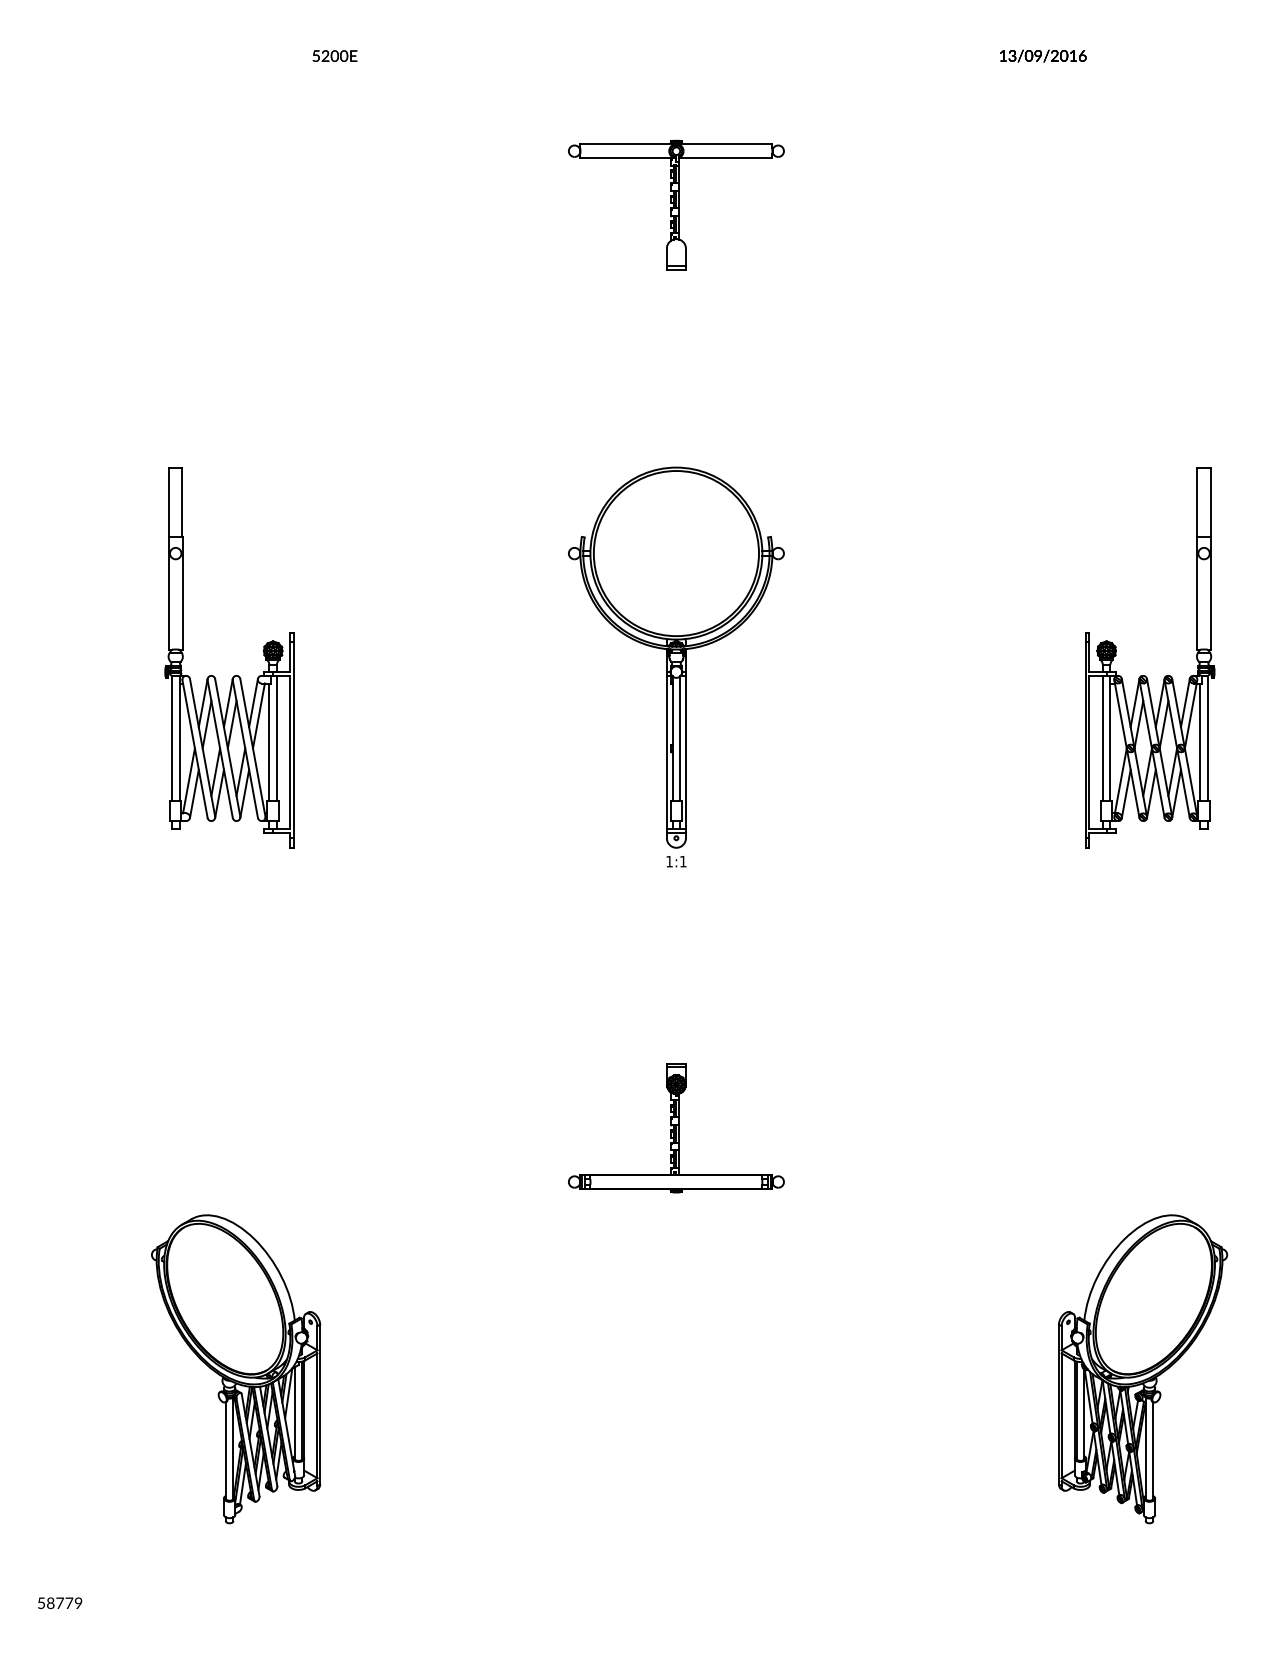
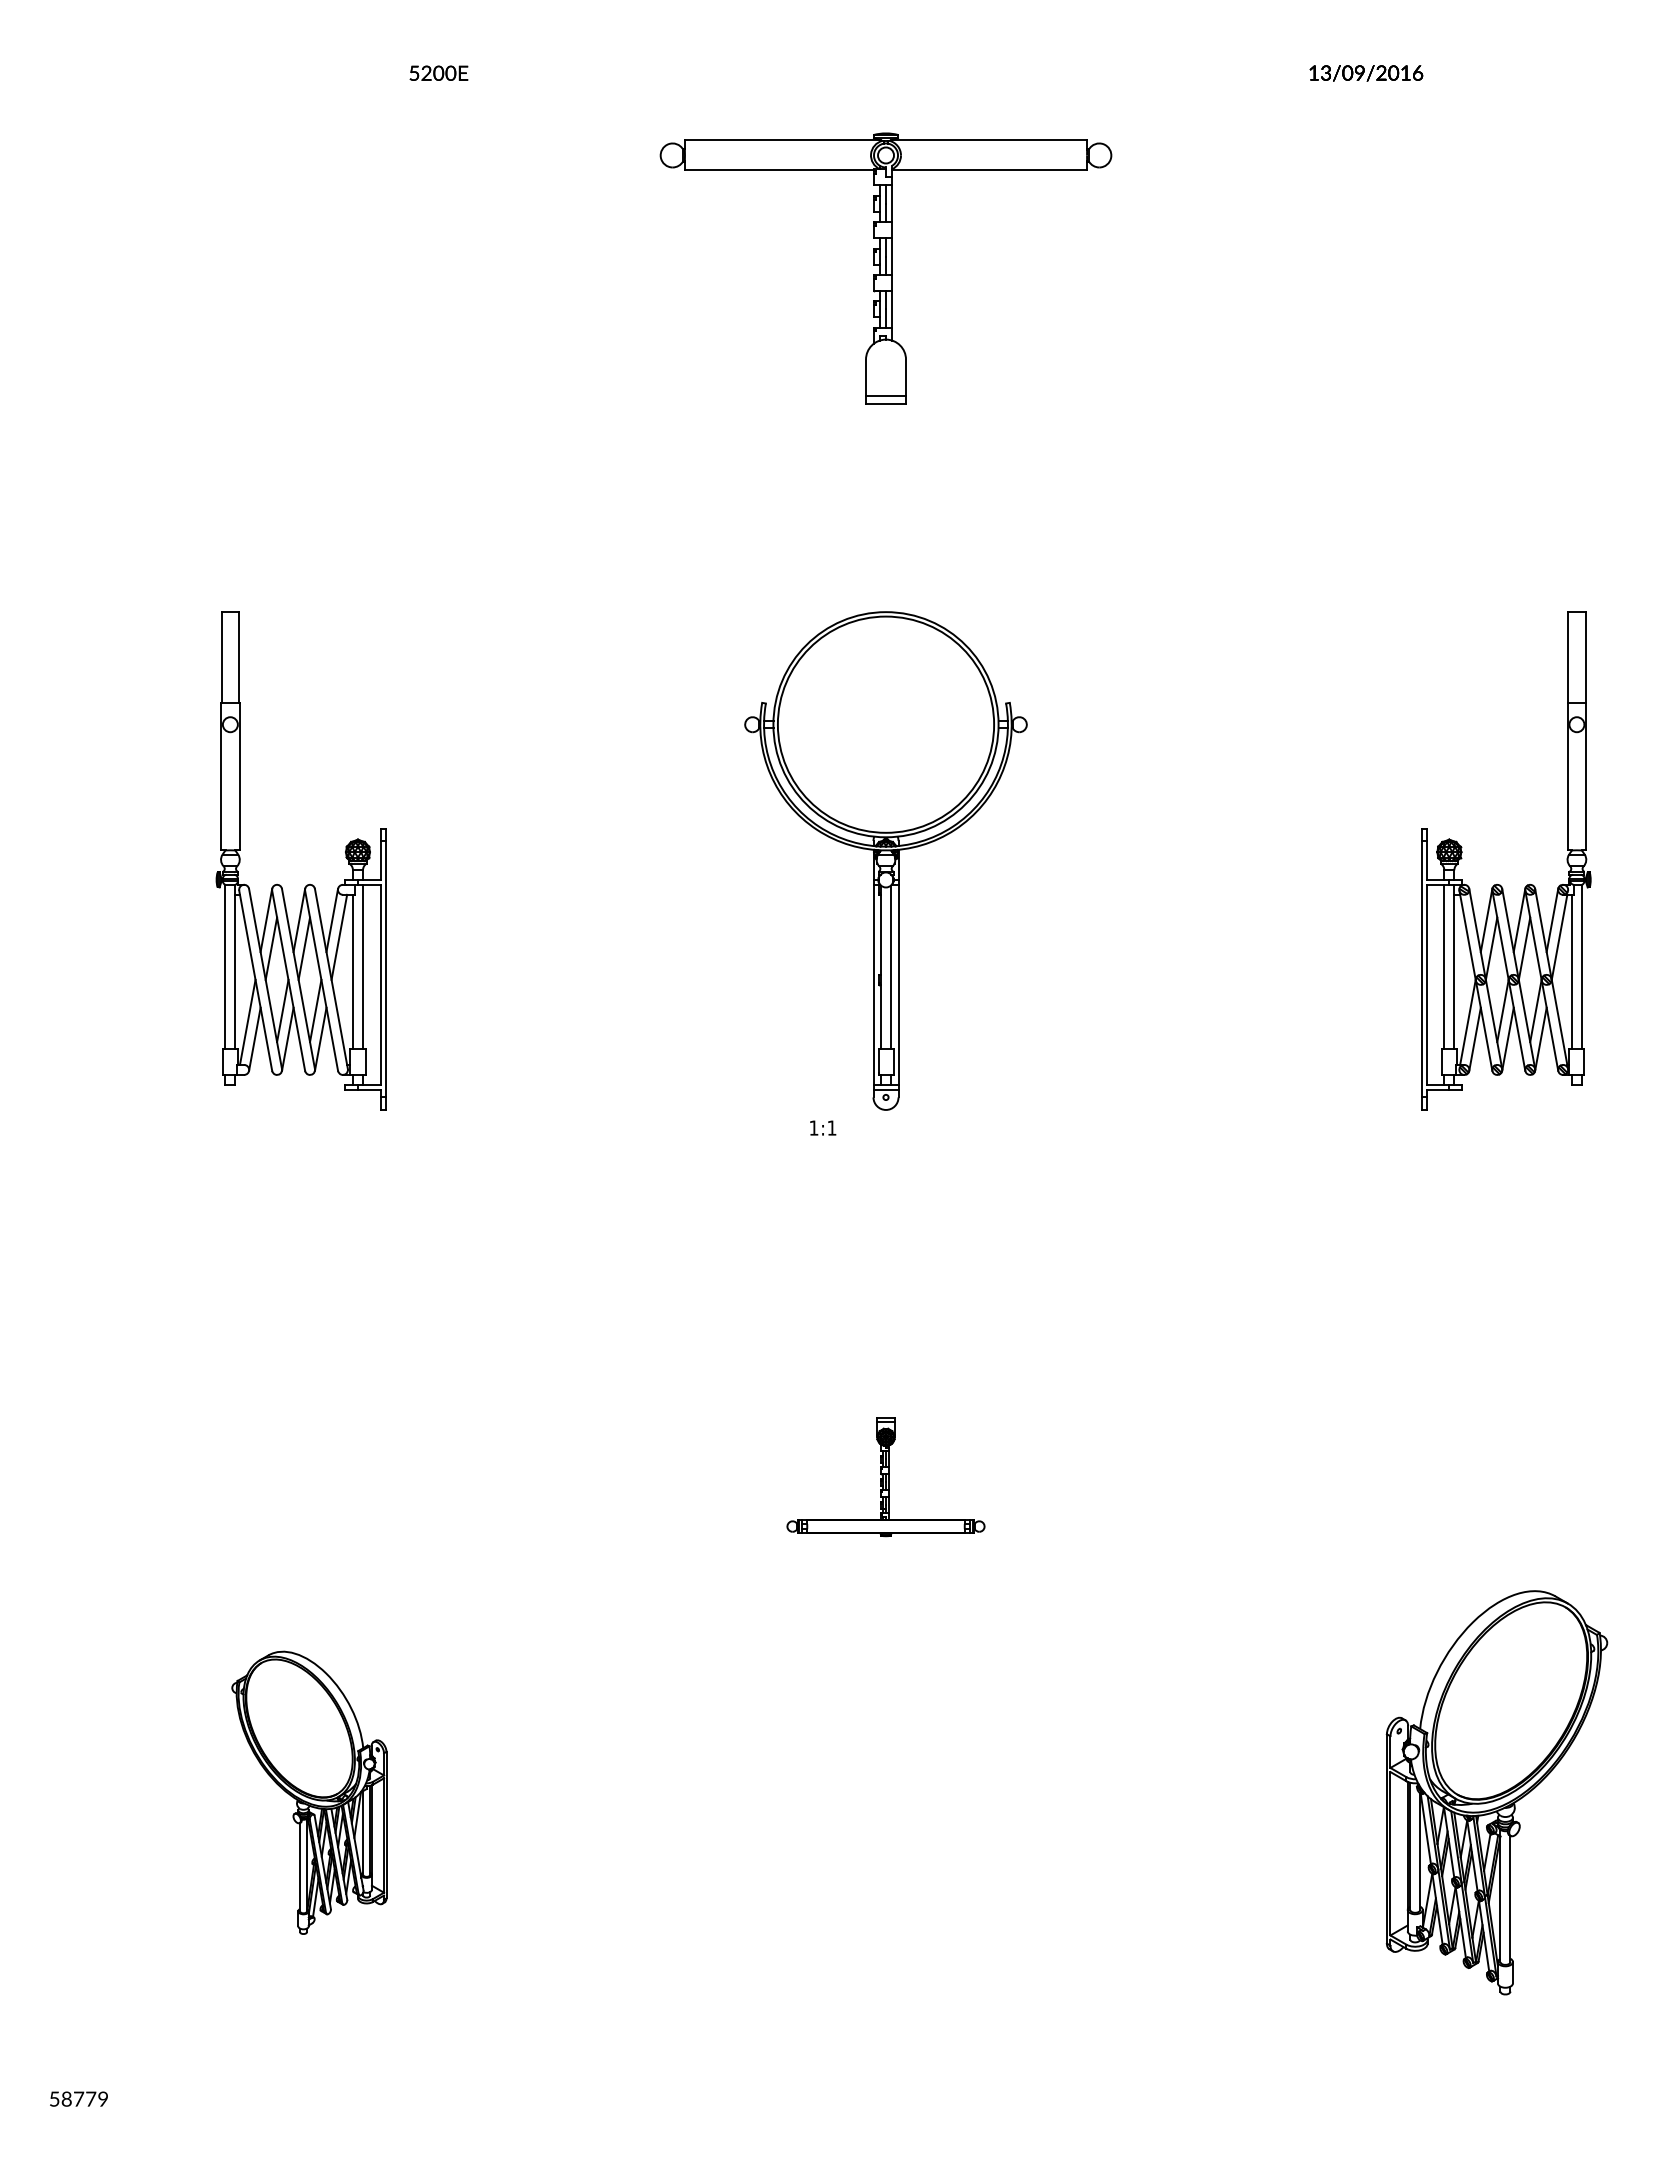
part: (676, 205) -> (885, 268), size x1.6
text: (676, 861) -> (823, 1127), moved
part: (676, 1128) -> (885, 1477), size x0.7
part: (236, 1369) -> (309, 1792), size x0.7

